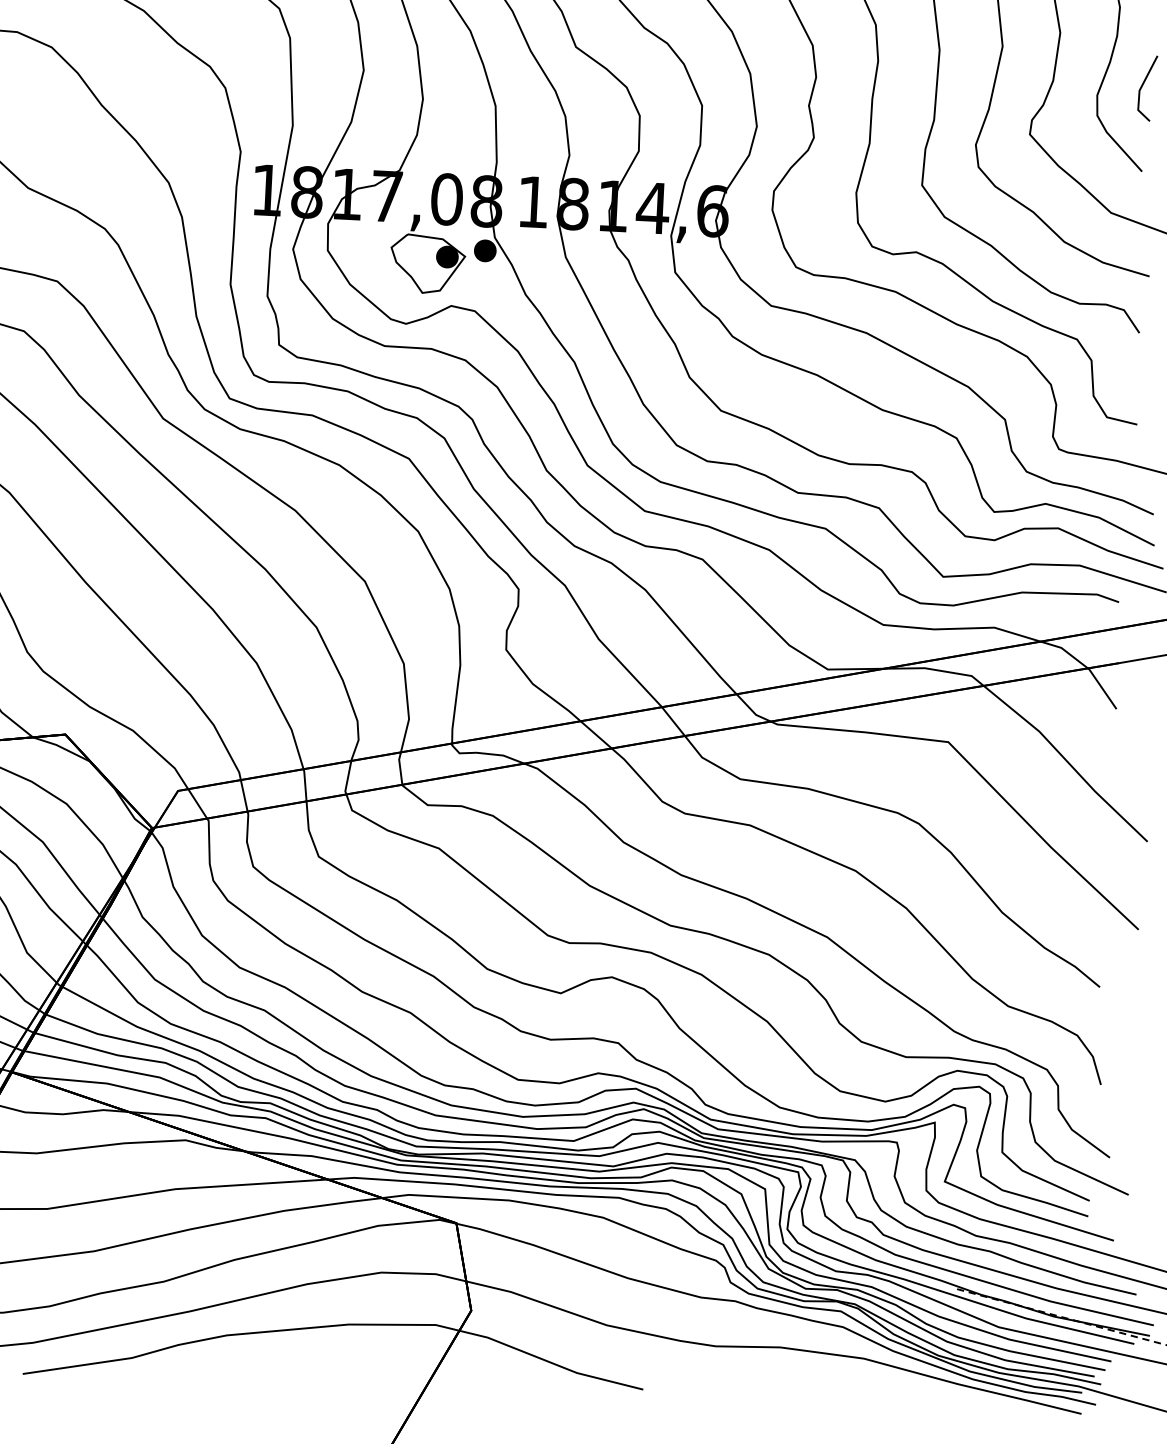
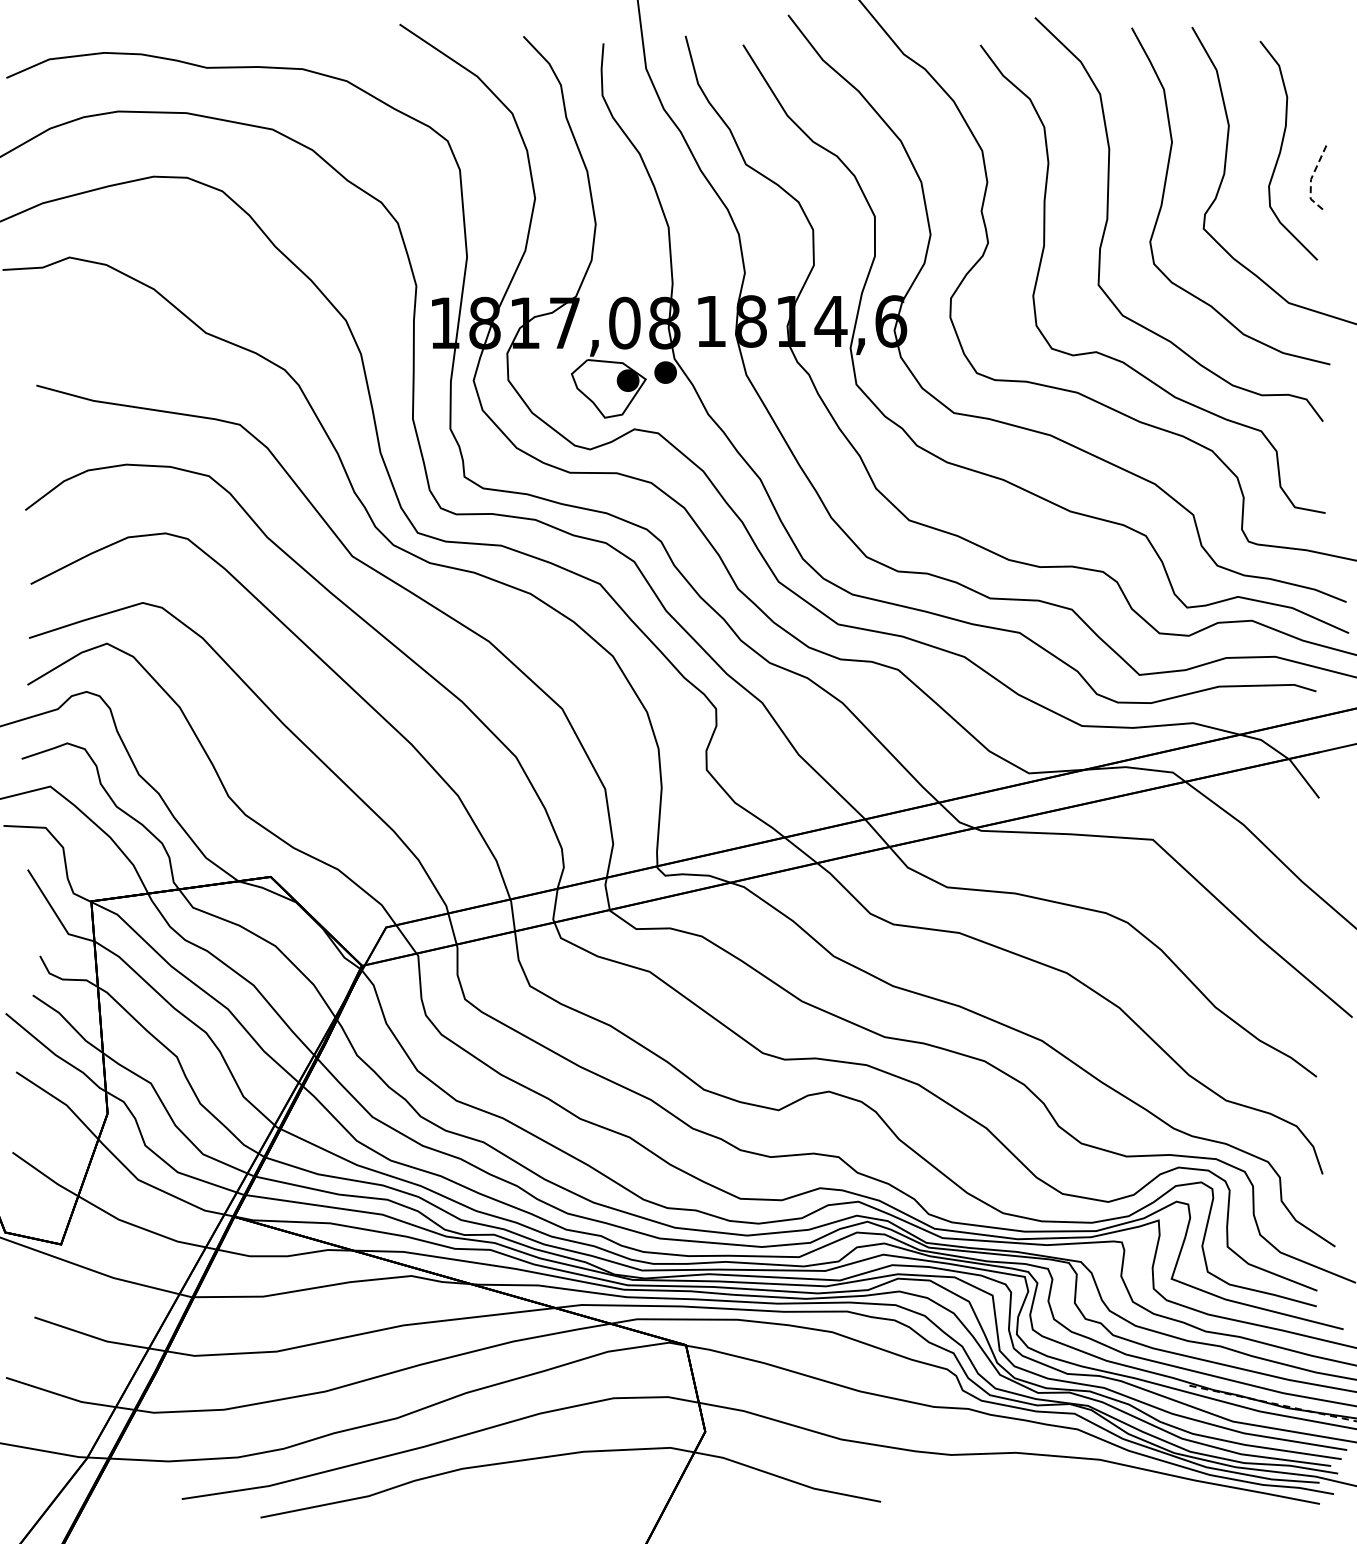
line: (1140, 89) -> (1311, 178), solid -> dashed

